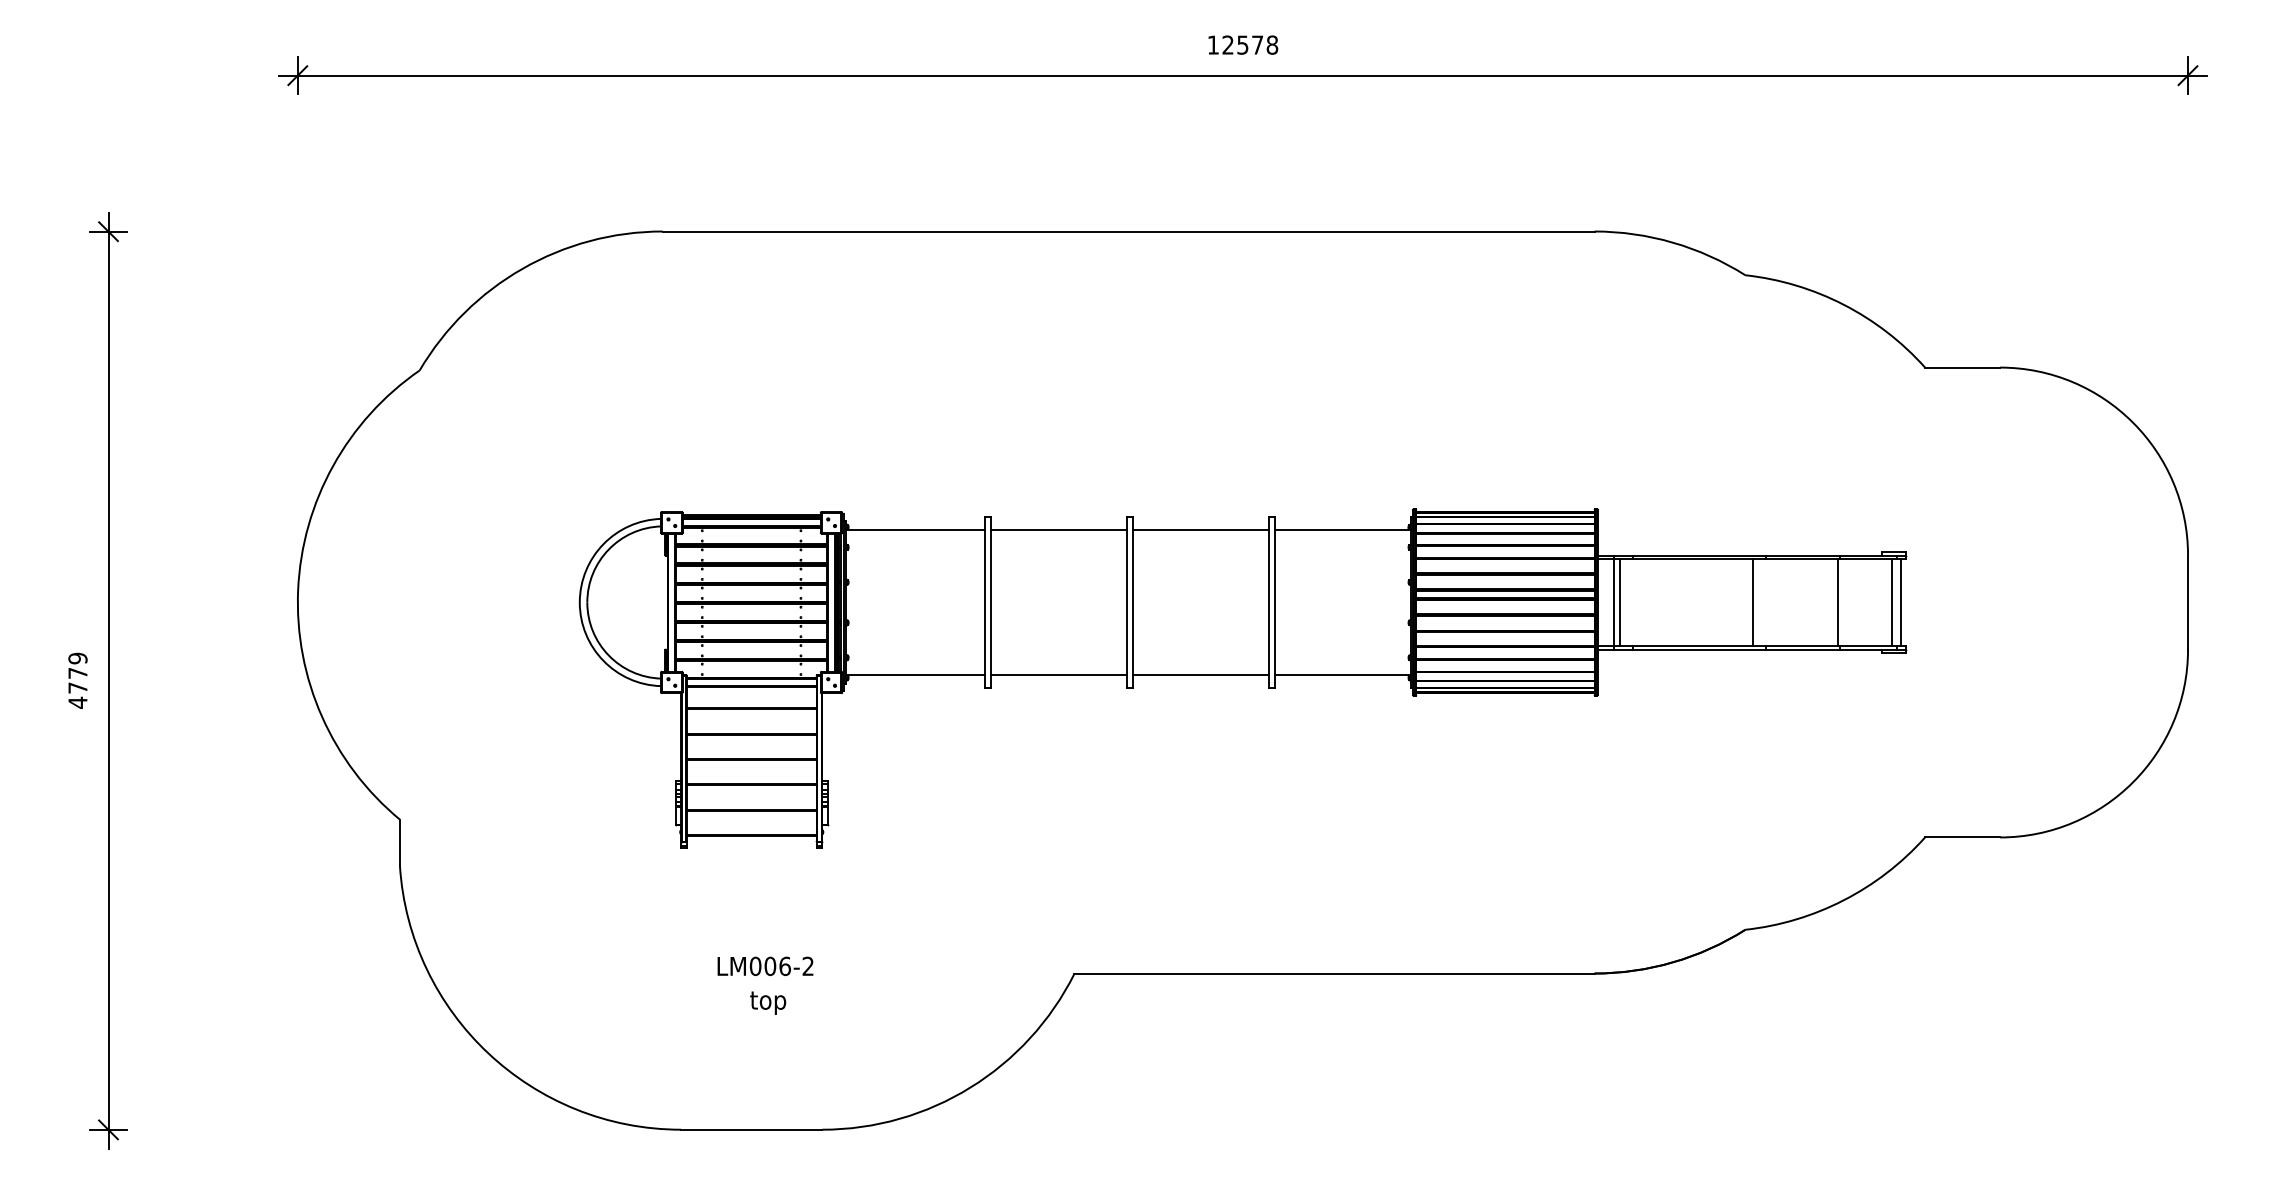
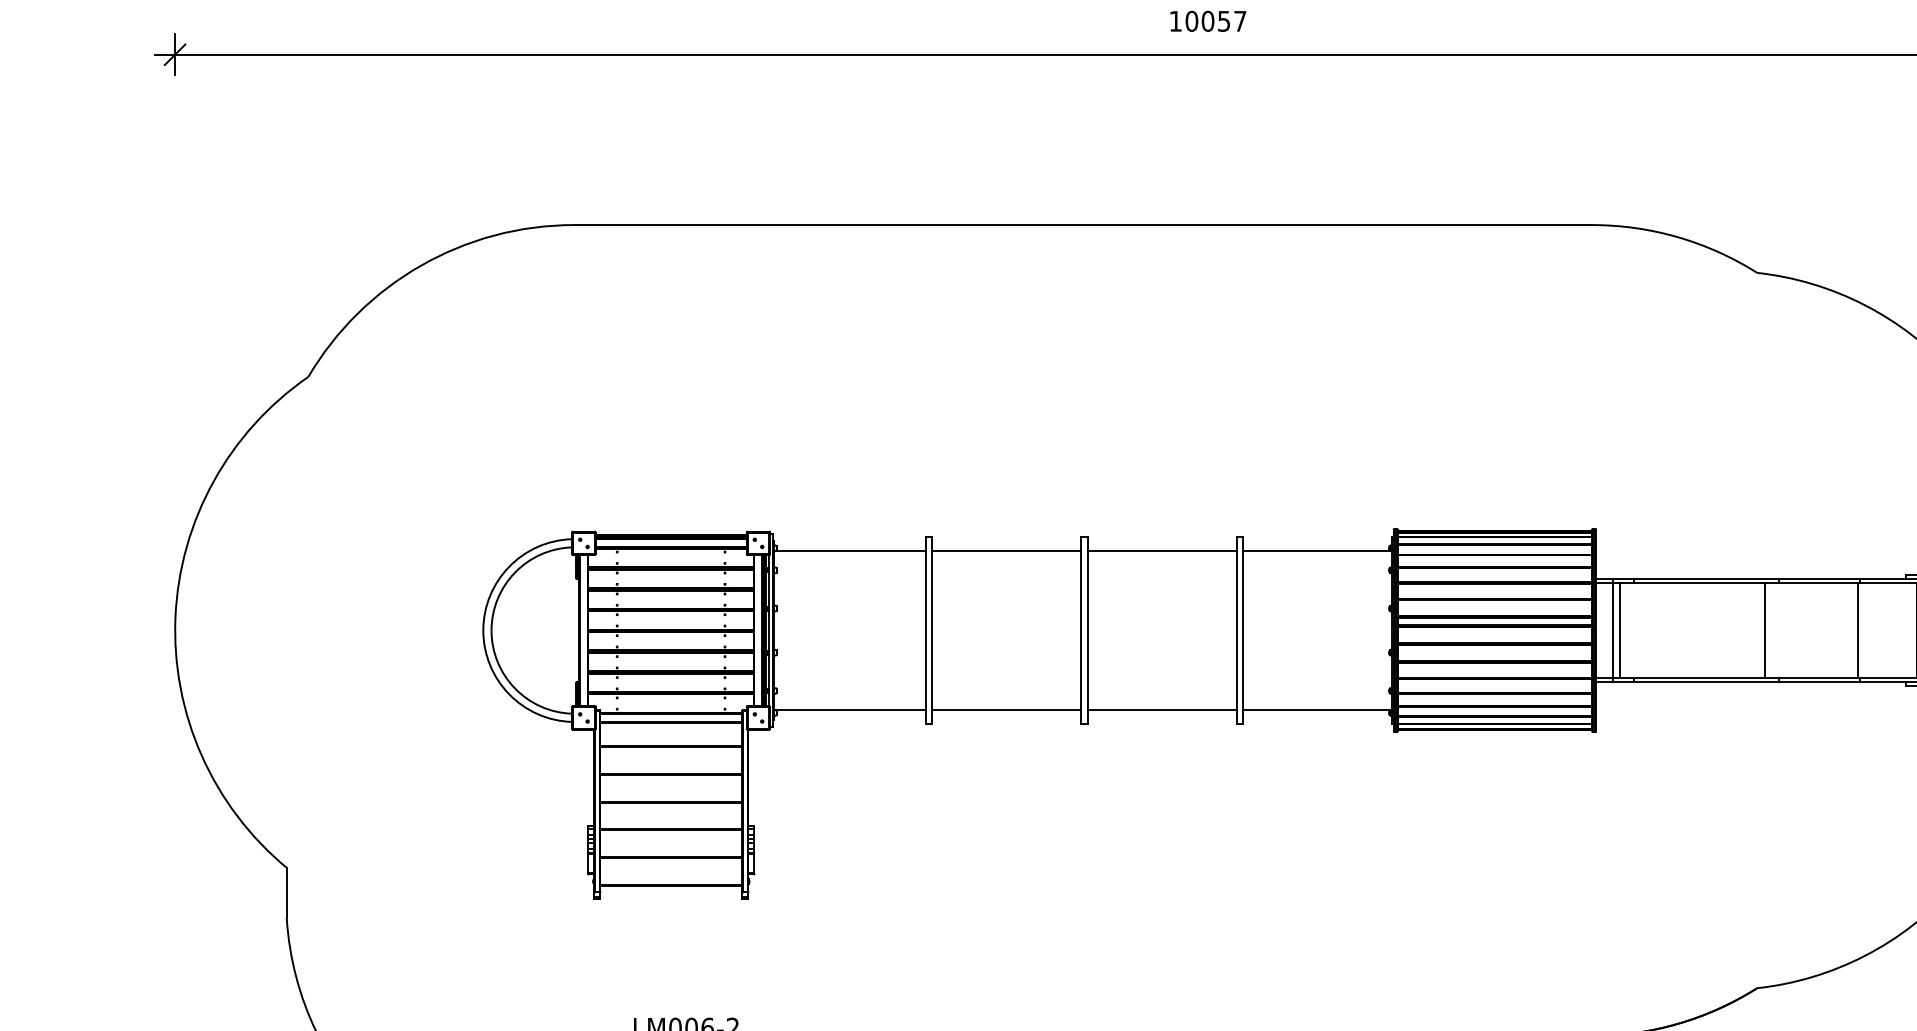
text: (1250, 44) -> (1216, 20), 12578 -> 10057

